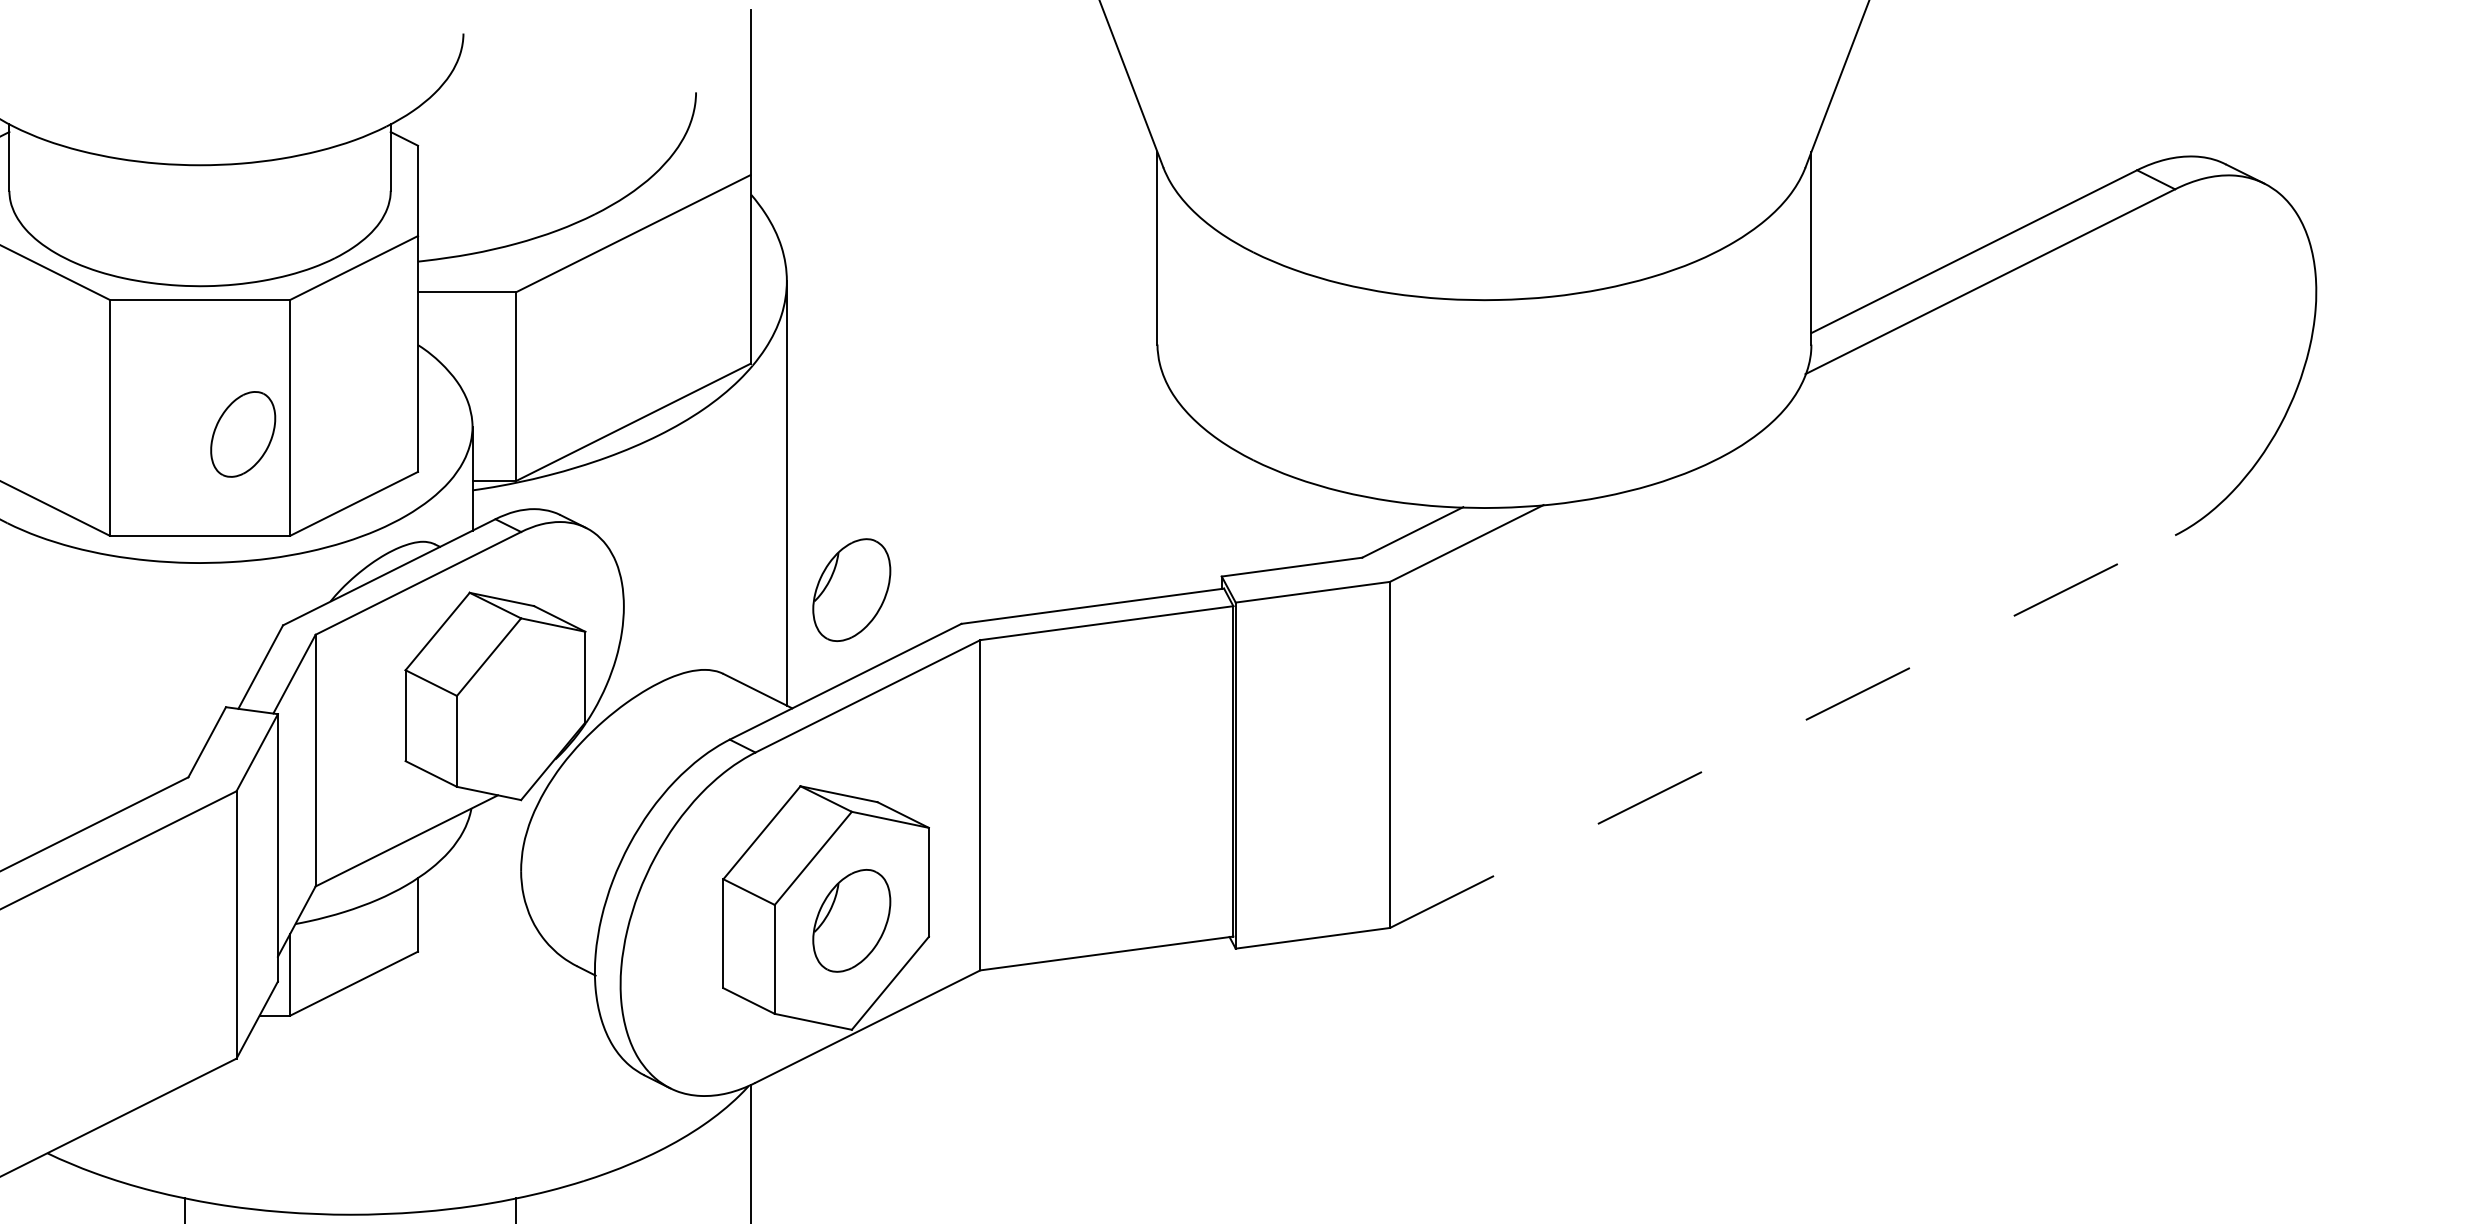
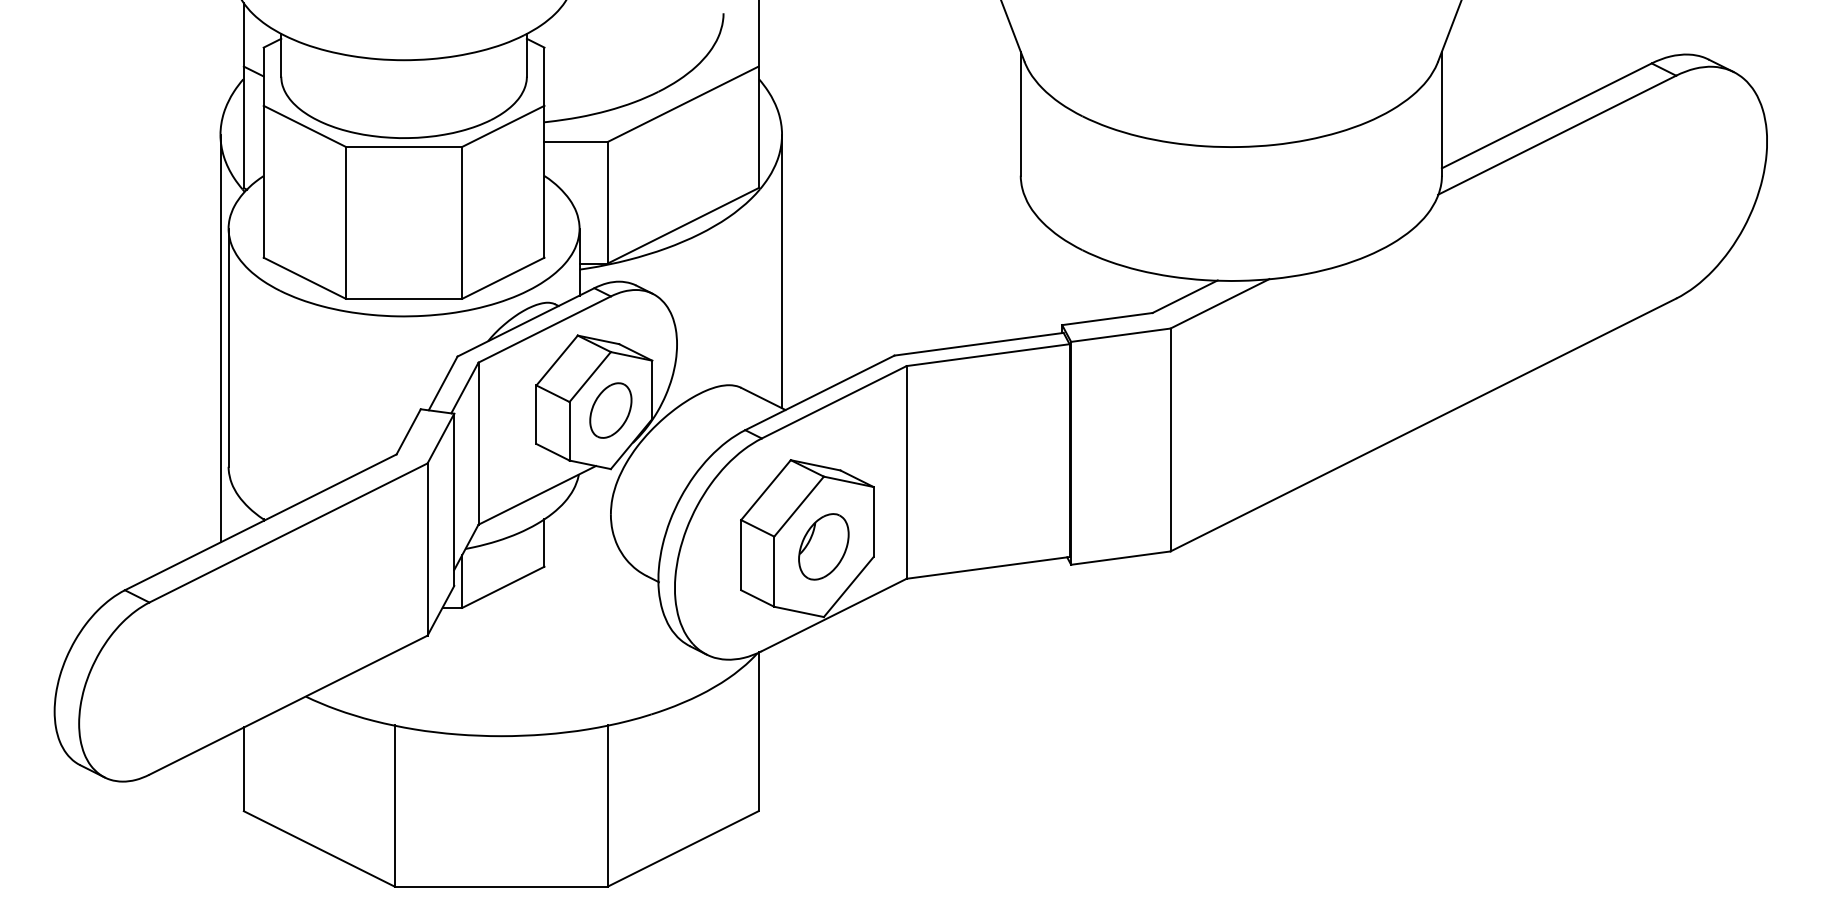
part: (242, 434) -> (610, 410), moved
part: (851, 589) -> (823, 333), removed
line: (1782, 732) -> (1423, 425), dashed -> solid

